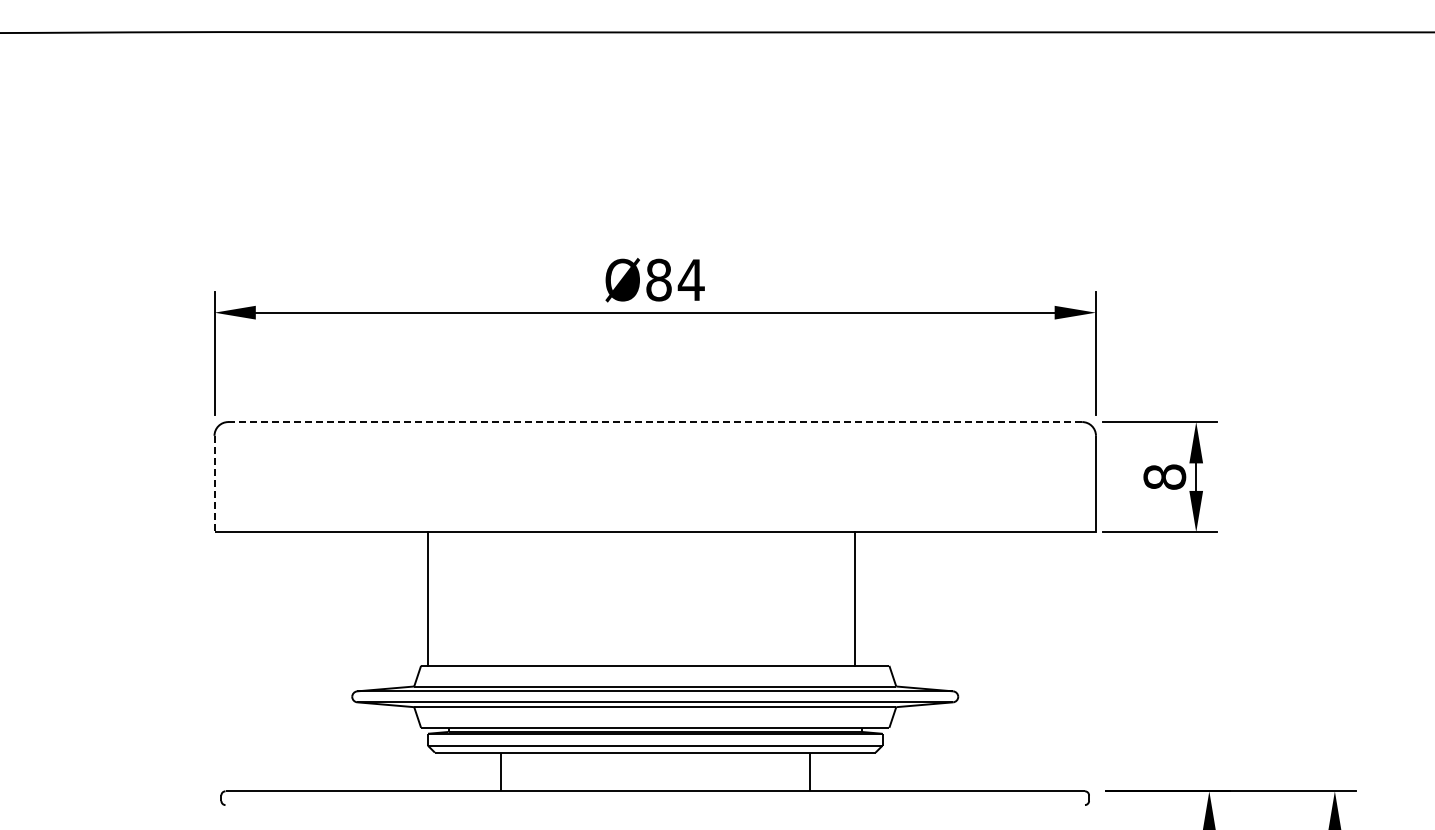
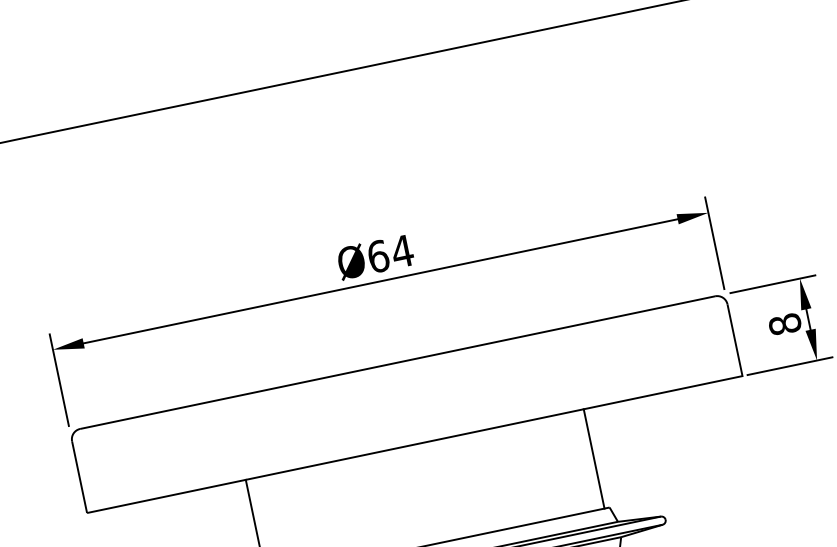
text: (659, 279) -> (378, 255), Ø84 -> Ø64
line: (655, 422) -> (397, 362), dashed -> solid
line: (214, 484) -> (79, 477), dashed -> solid
line: (854, 598) -> (594, 458), moved

